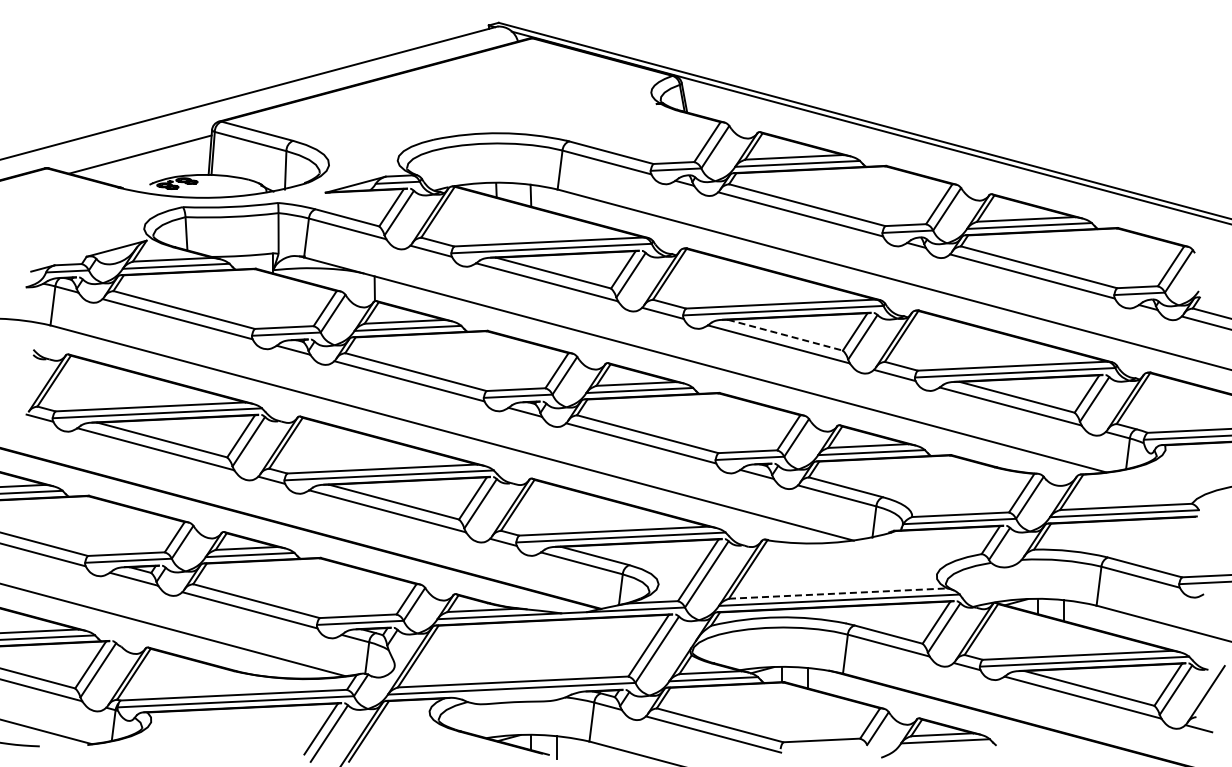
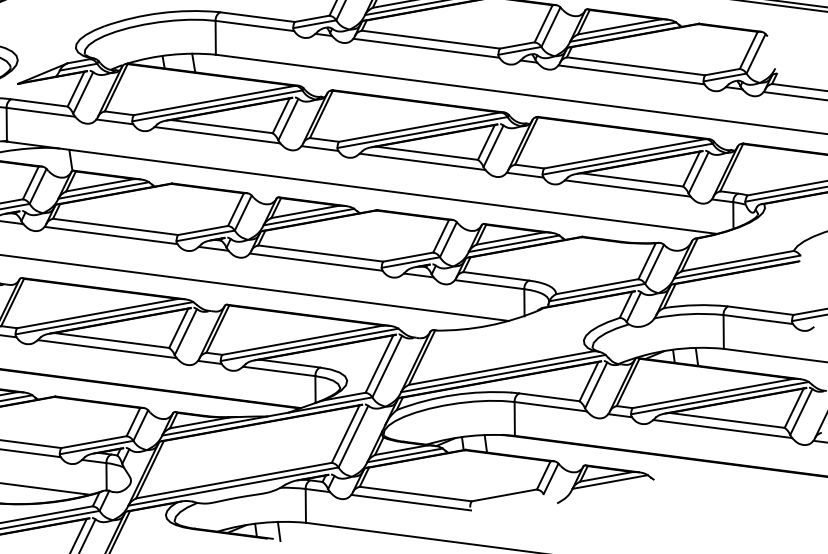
line: (785, 335) -> (427, 153), dashed -> solid
line: (838, 593) -> (501, 367), dashed -> solid

